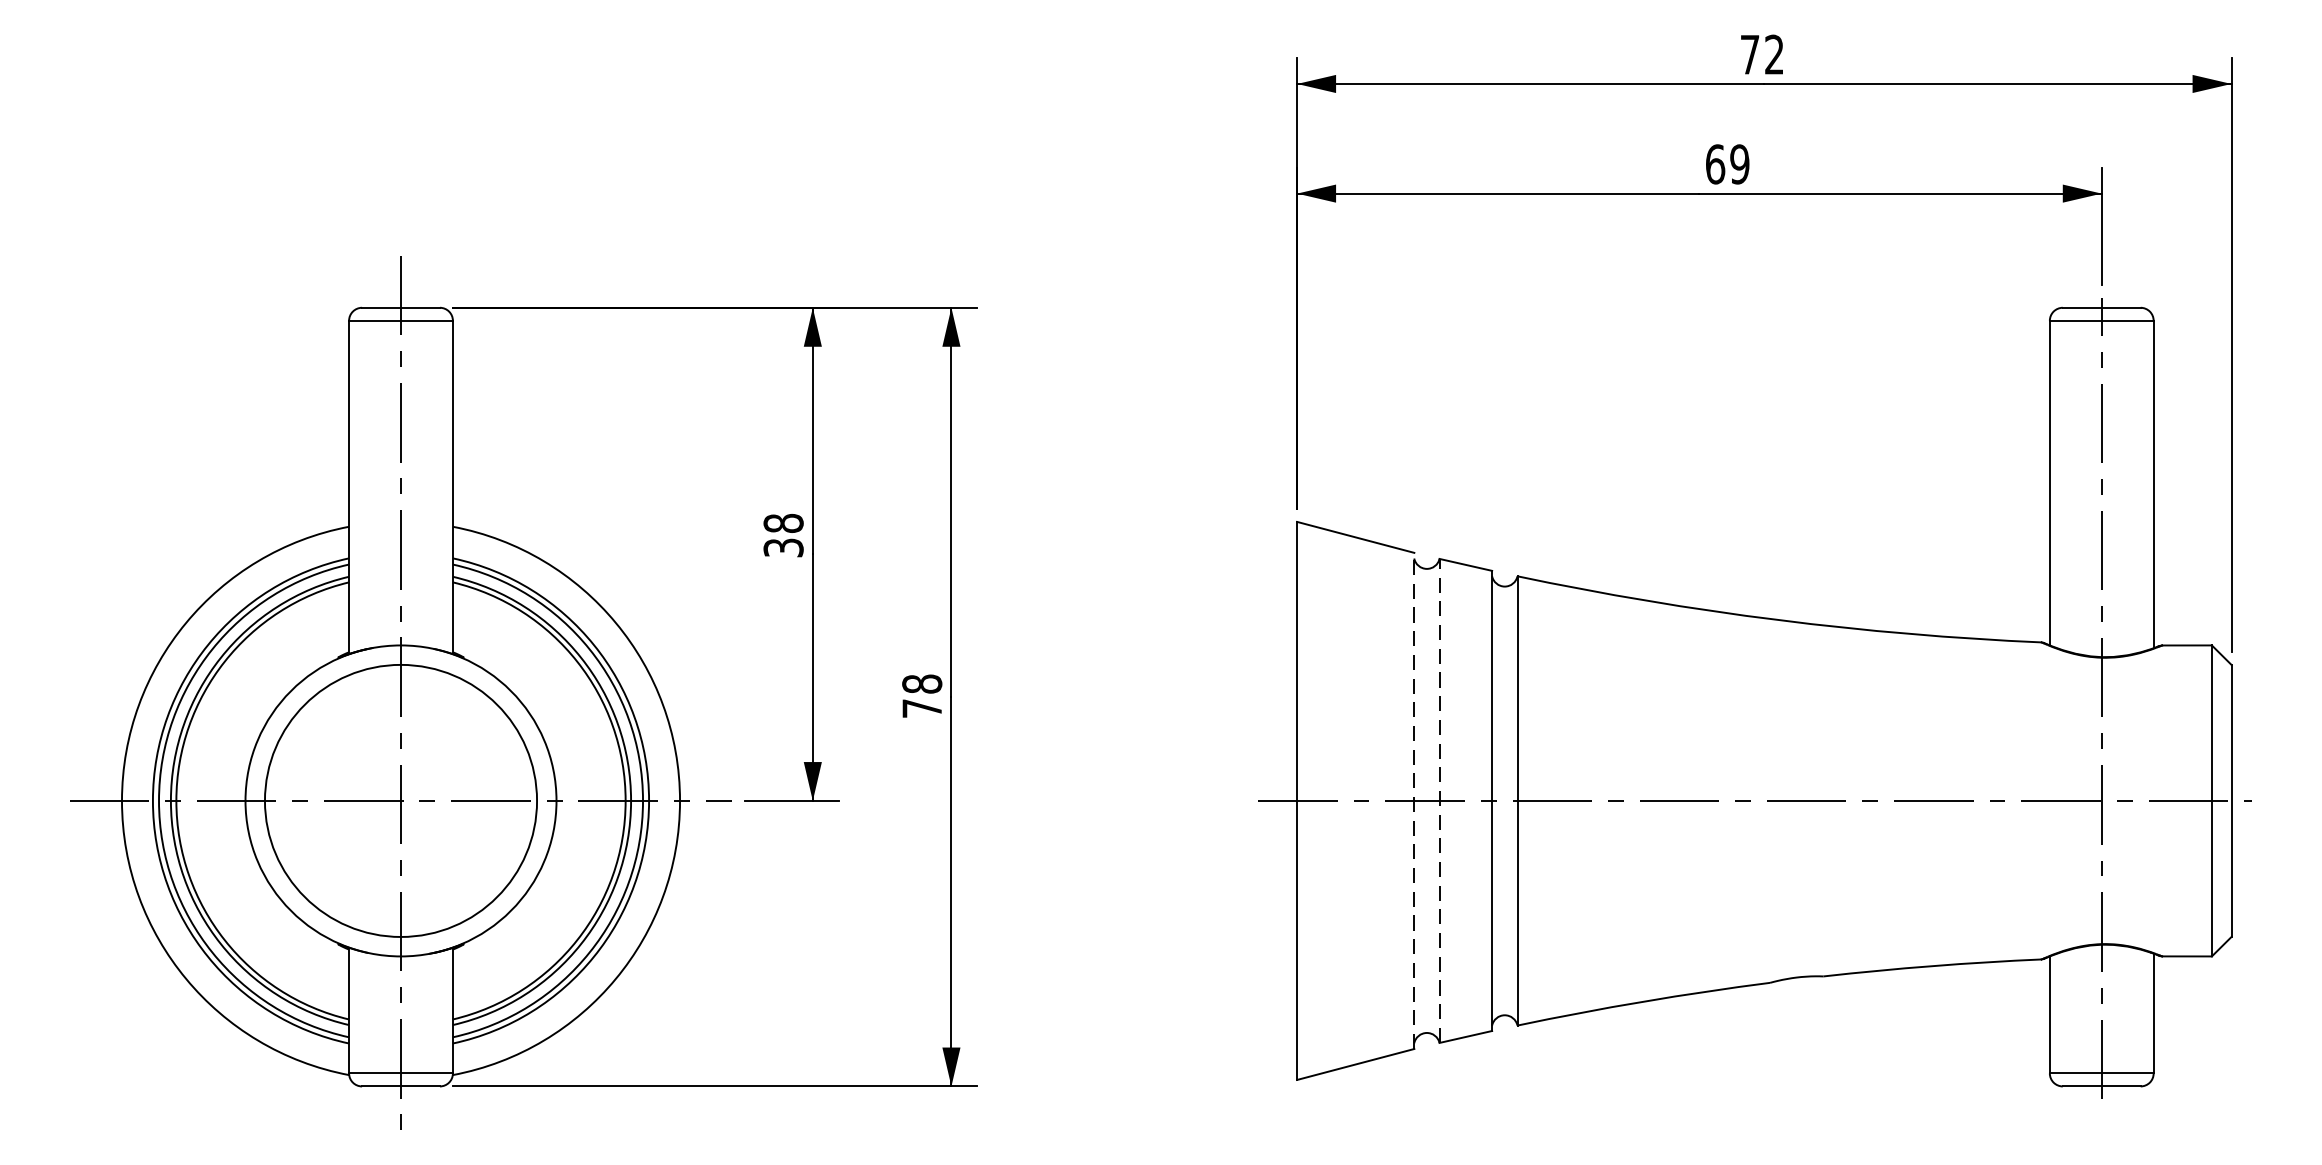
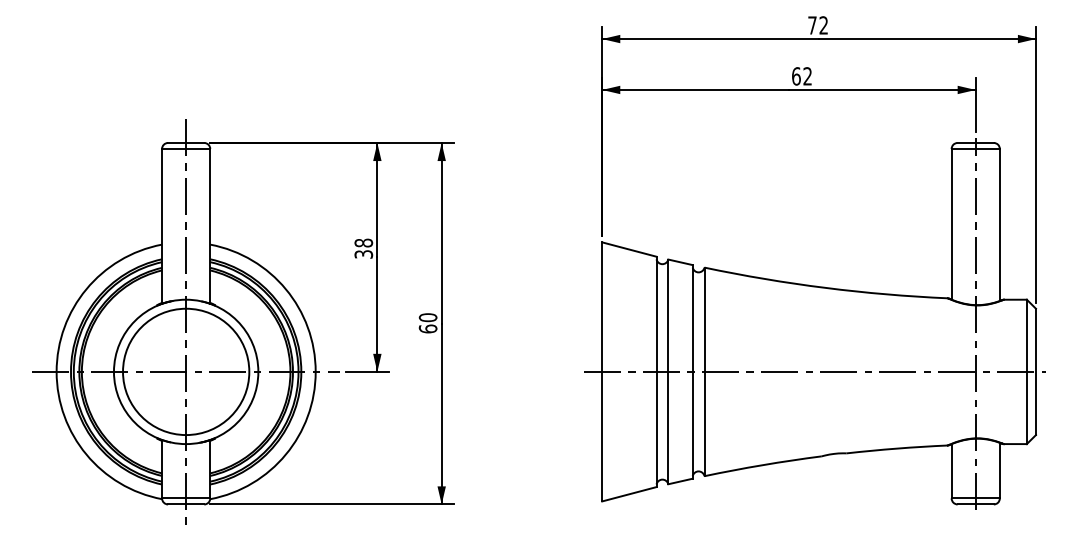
text: (1739, 164) -> (807, 76), 69 -> 62
text: (920, 696) -> (427, 323), 78 -> 60
line: (1414, 800) -> (656, 371), dashed -> solid
line: (1439, 800) -> (668, 371), dashed -> solid

